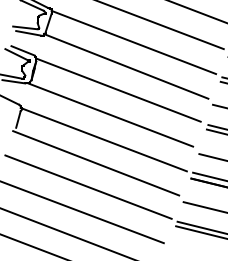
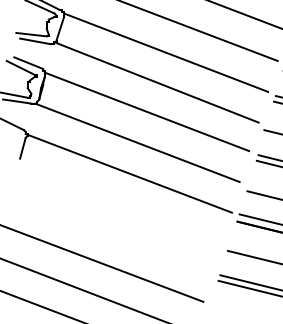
line: (96, 163) -> (119, 202), removed
line: (88, 186) -> (109, 231), removed

